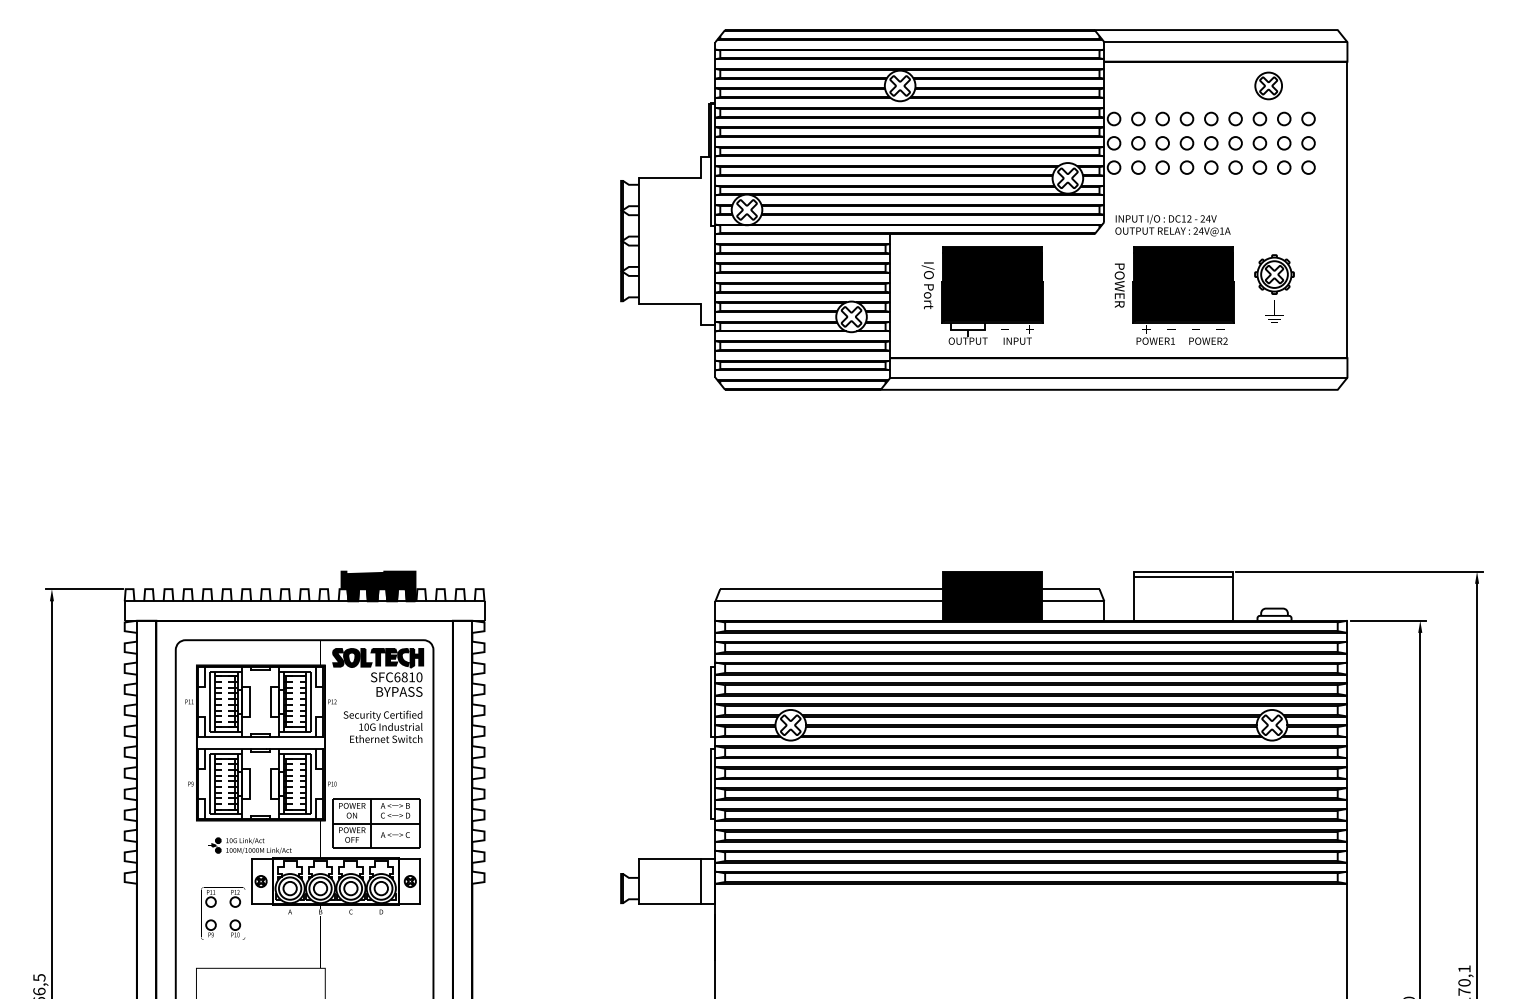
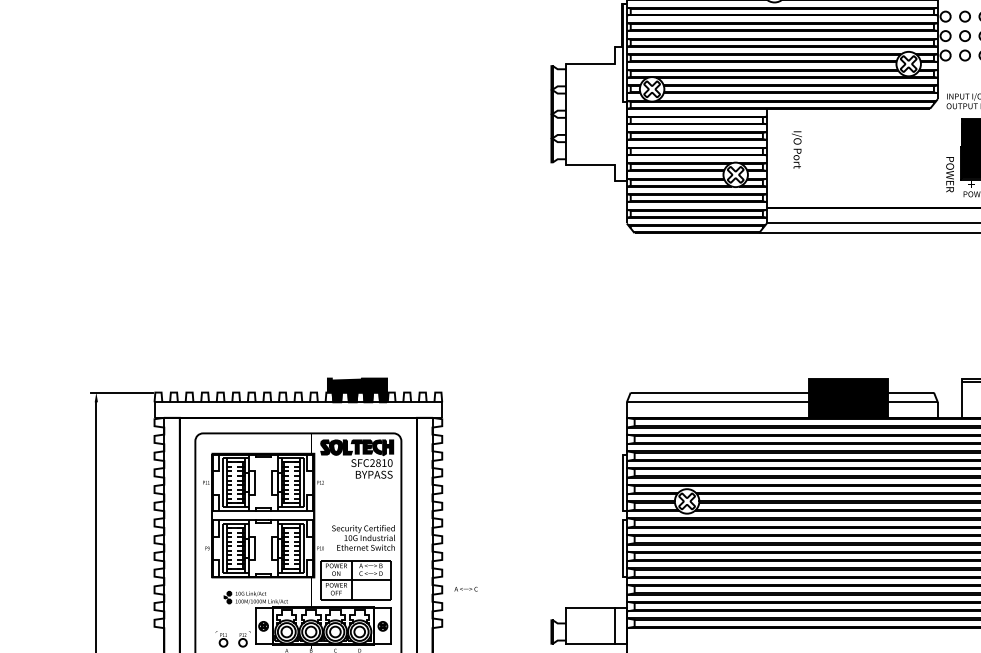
text: (1119, 285) -> (949, 174), moved
part: (992, 295) -> (848, 157), removed
text: (397, 677) -> (372, 463), SFC6810 -> SFC2810
text: (382, 726) -> (363, 537), moved
text: (395, 834) -> (466, 588), moved

